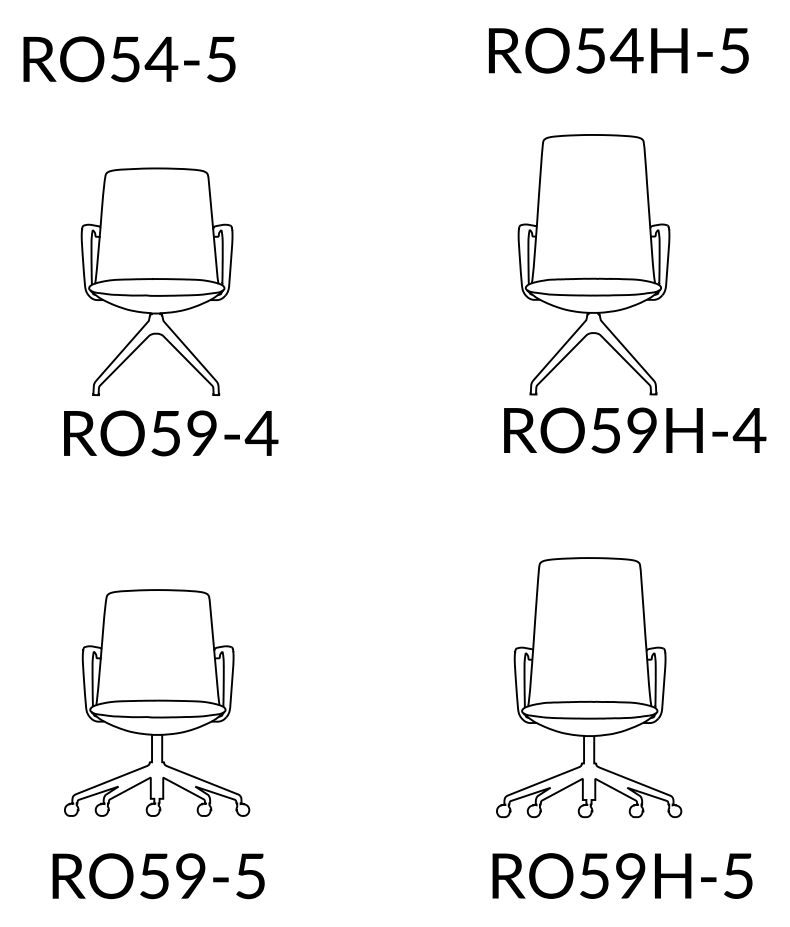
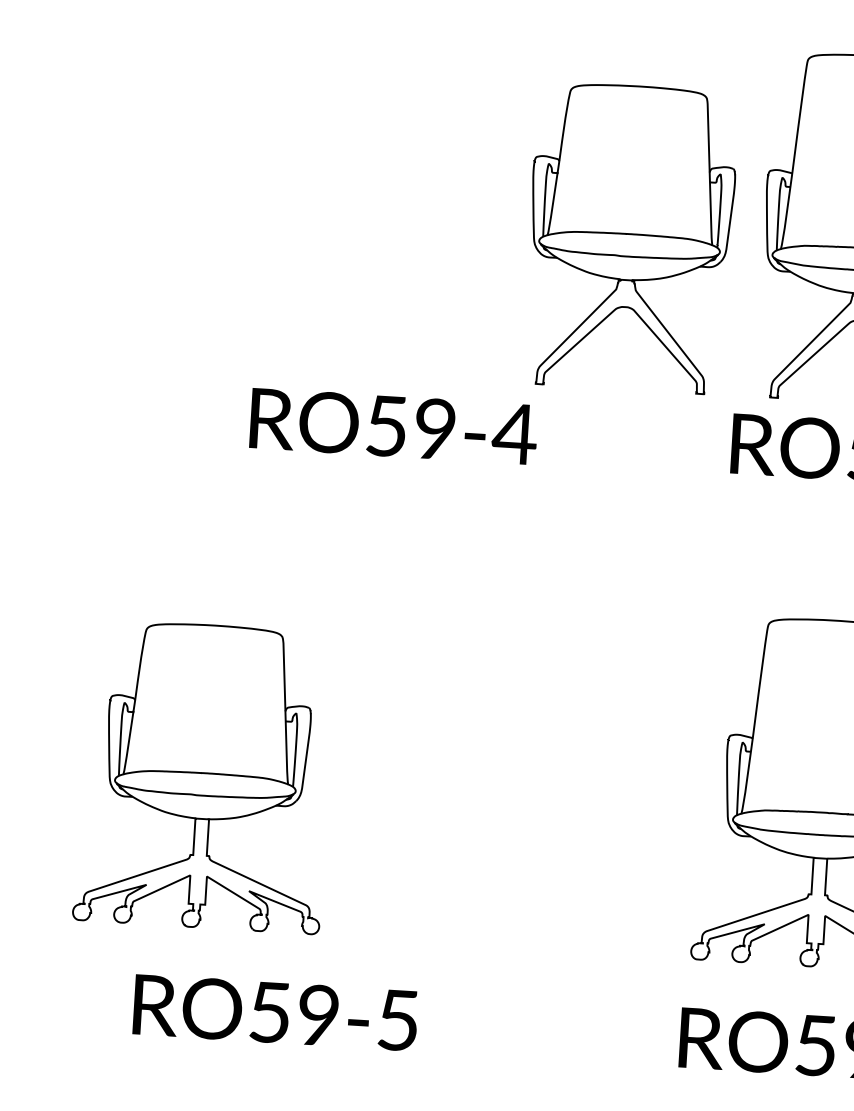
part: (156, 281) -> (629, 237), moved
text: (171, 433) -> (394, 426), moved
part: (157, 702) -> (205, 775), moved
text: (158, 876) -> (275, 1013), moved

